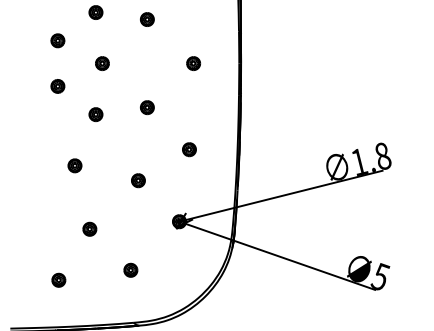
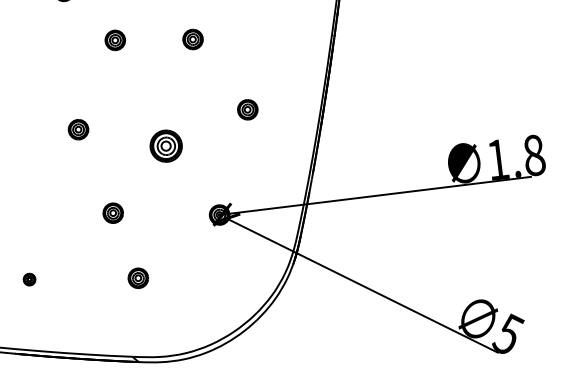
part: (74, 165) -> (77, 129), moved
part: (138, 180) -> (166, 146), size x1.6
part: (89, 228) -> (112, 211), moved
part: (58, 279) -> (29, 278), size x0.6

